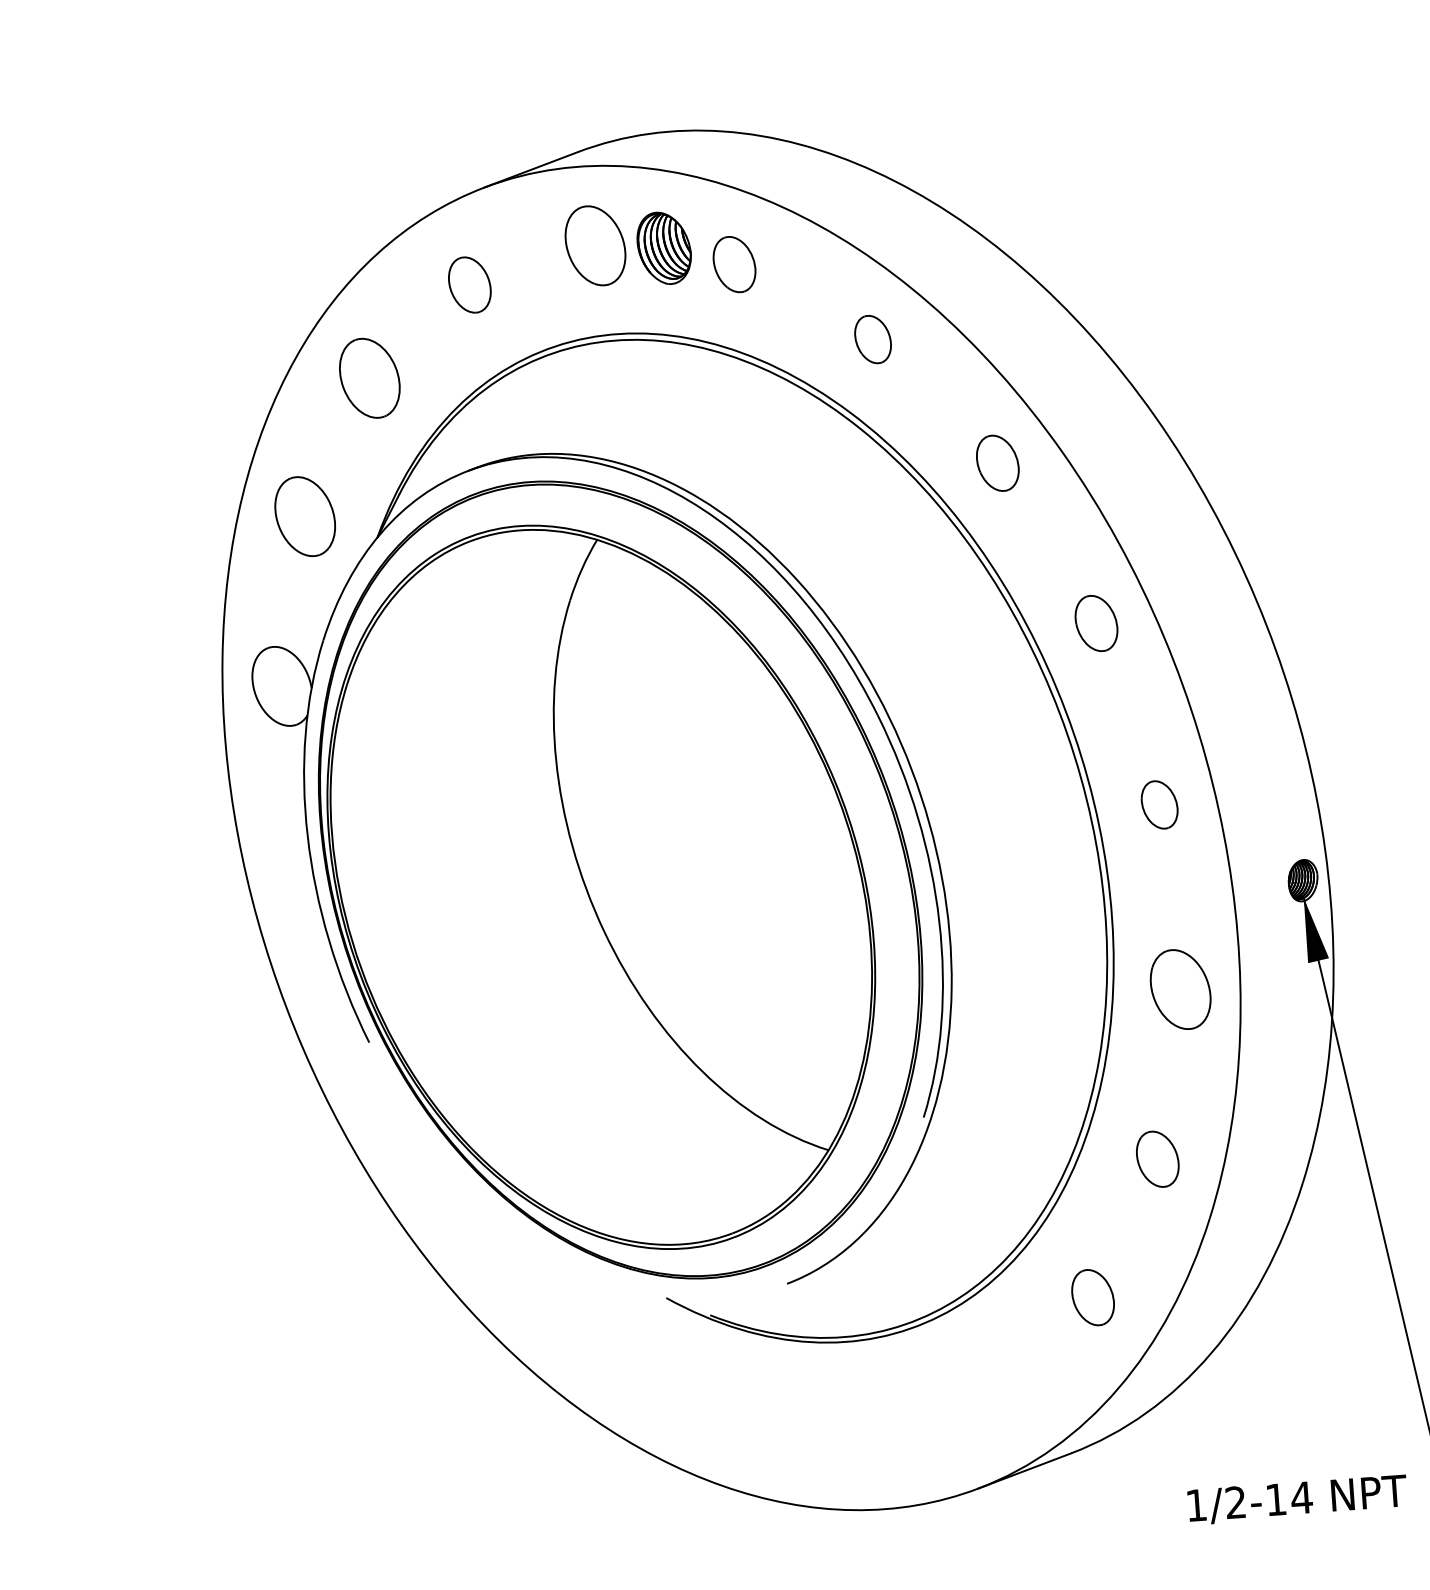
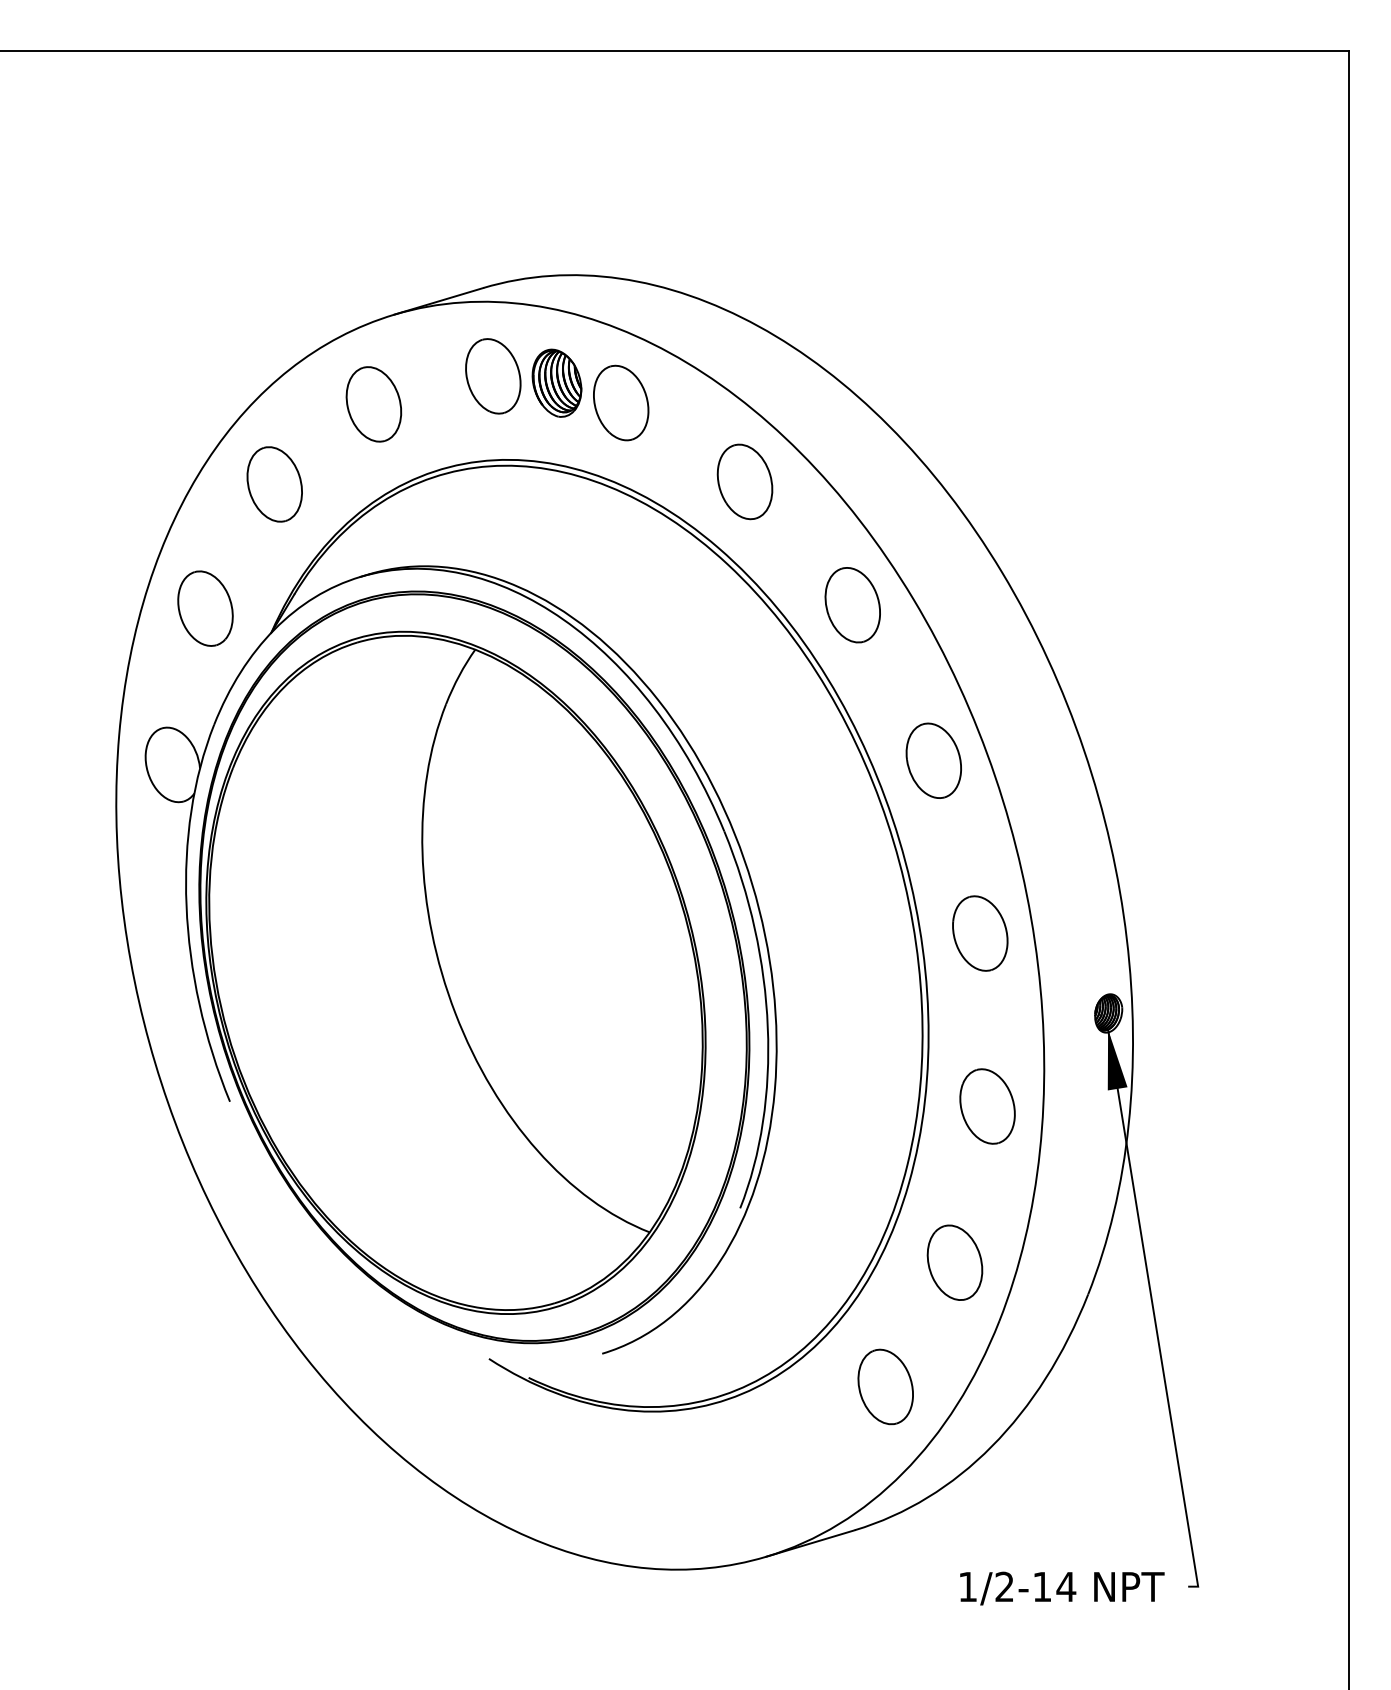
part: (734, 263) -> (621, 402), size x1.43
part: (469, 285) -> (373, 404), size x1.43
part: (872, 339) -> (744, 481), size x1.67
part: (997, 463) -> (852, 605), size x1.43
part: (1096, 623) -> (933, 760), size x1.43
part: (1159, 804) -> (980, 933), size x1.67
part: (1157, 1159) -> (954, 1262), size x1.43
part: (1092, 1297) -> (885, 1386), size x1.43

